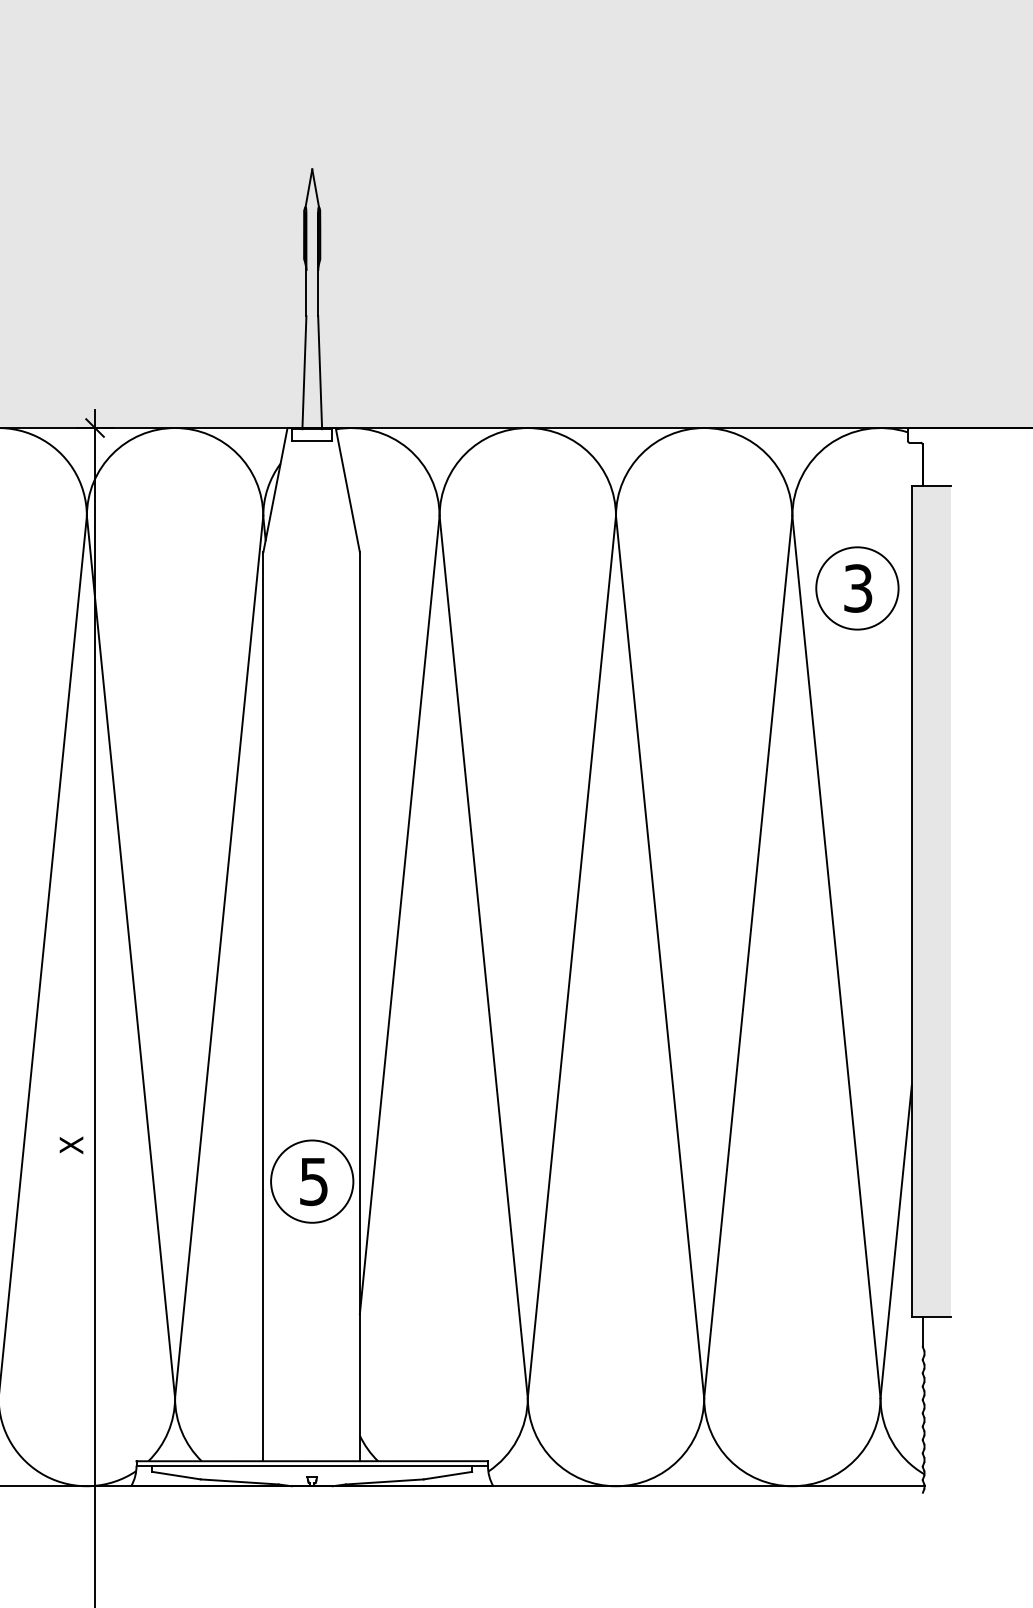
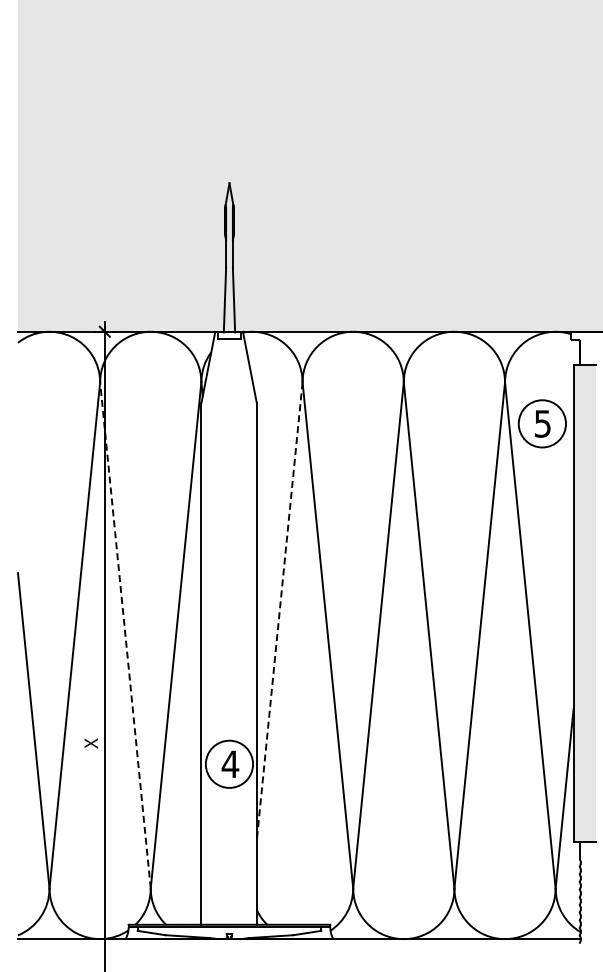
text: (857, 587) -> (542, 423), 3 -> 5
line: (399, 915) -> (279, 611), solid -> dashed
line: (131, 955) -> (125, 634), solid -> dashed
text: (314, 1181) -> (230, 764), 5 -> 4

